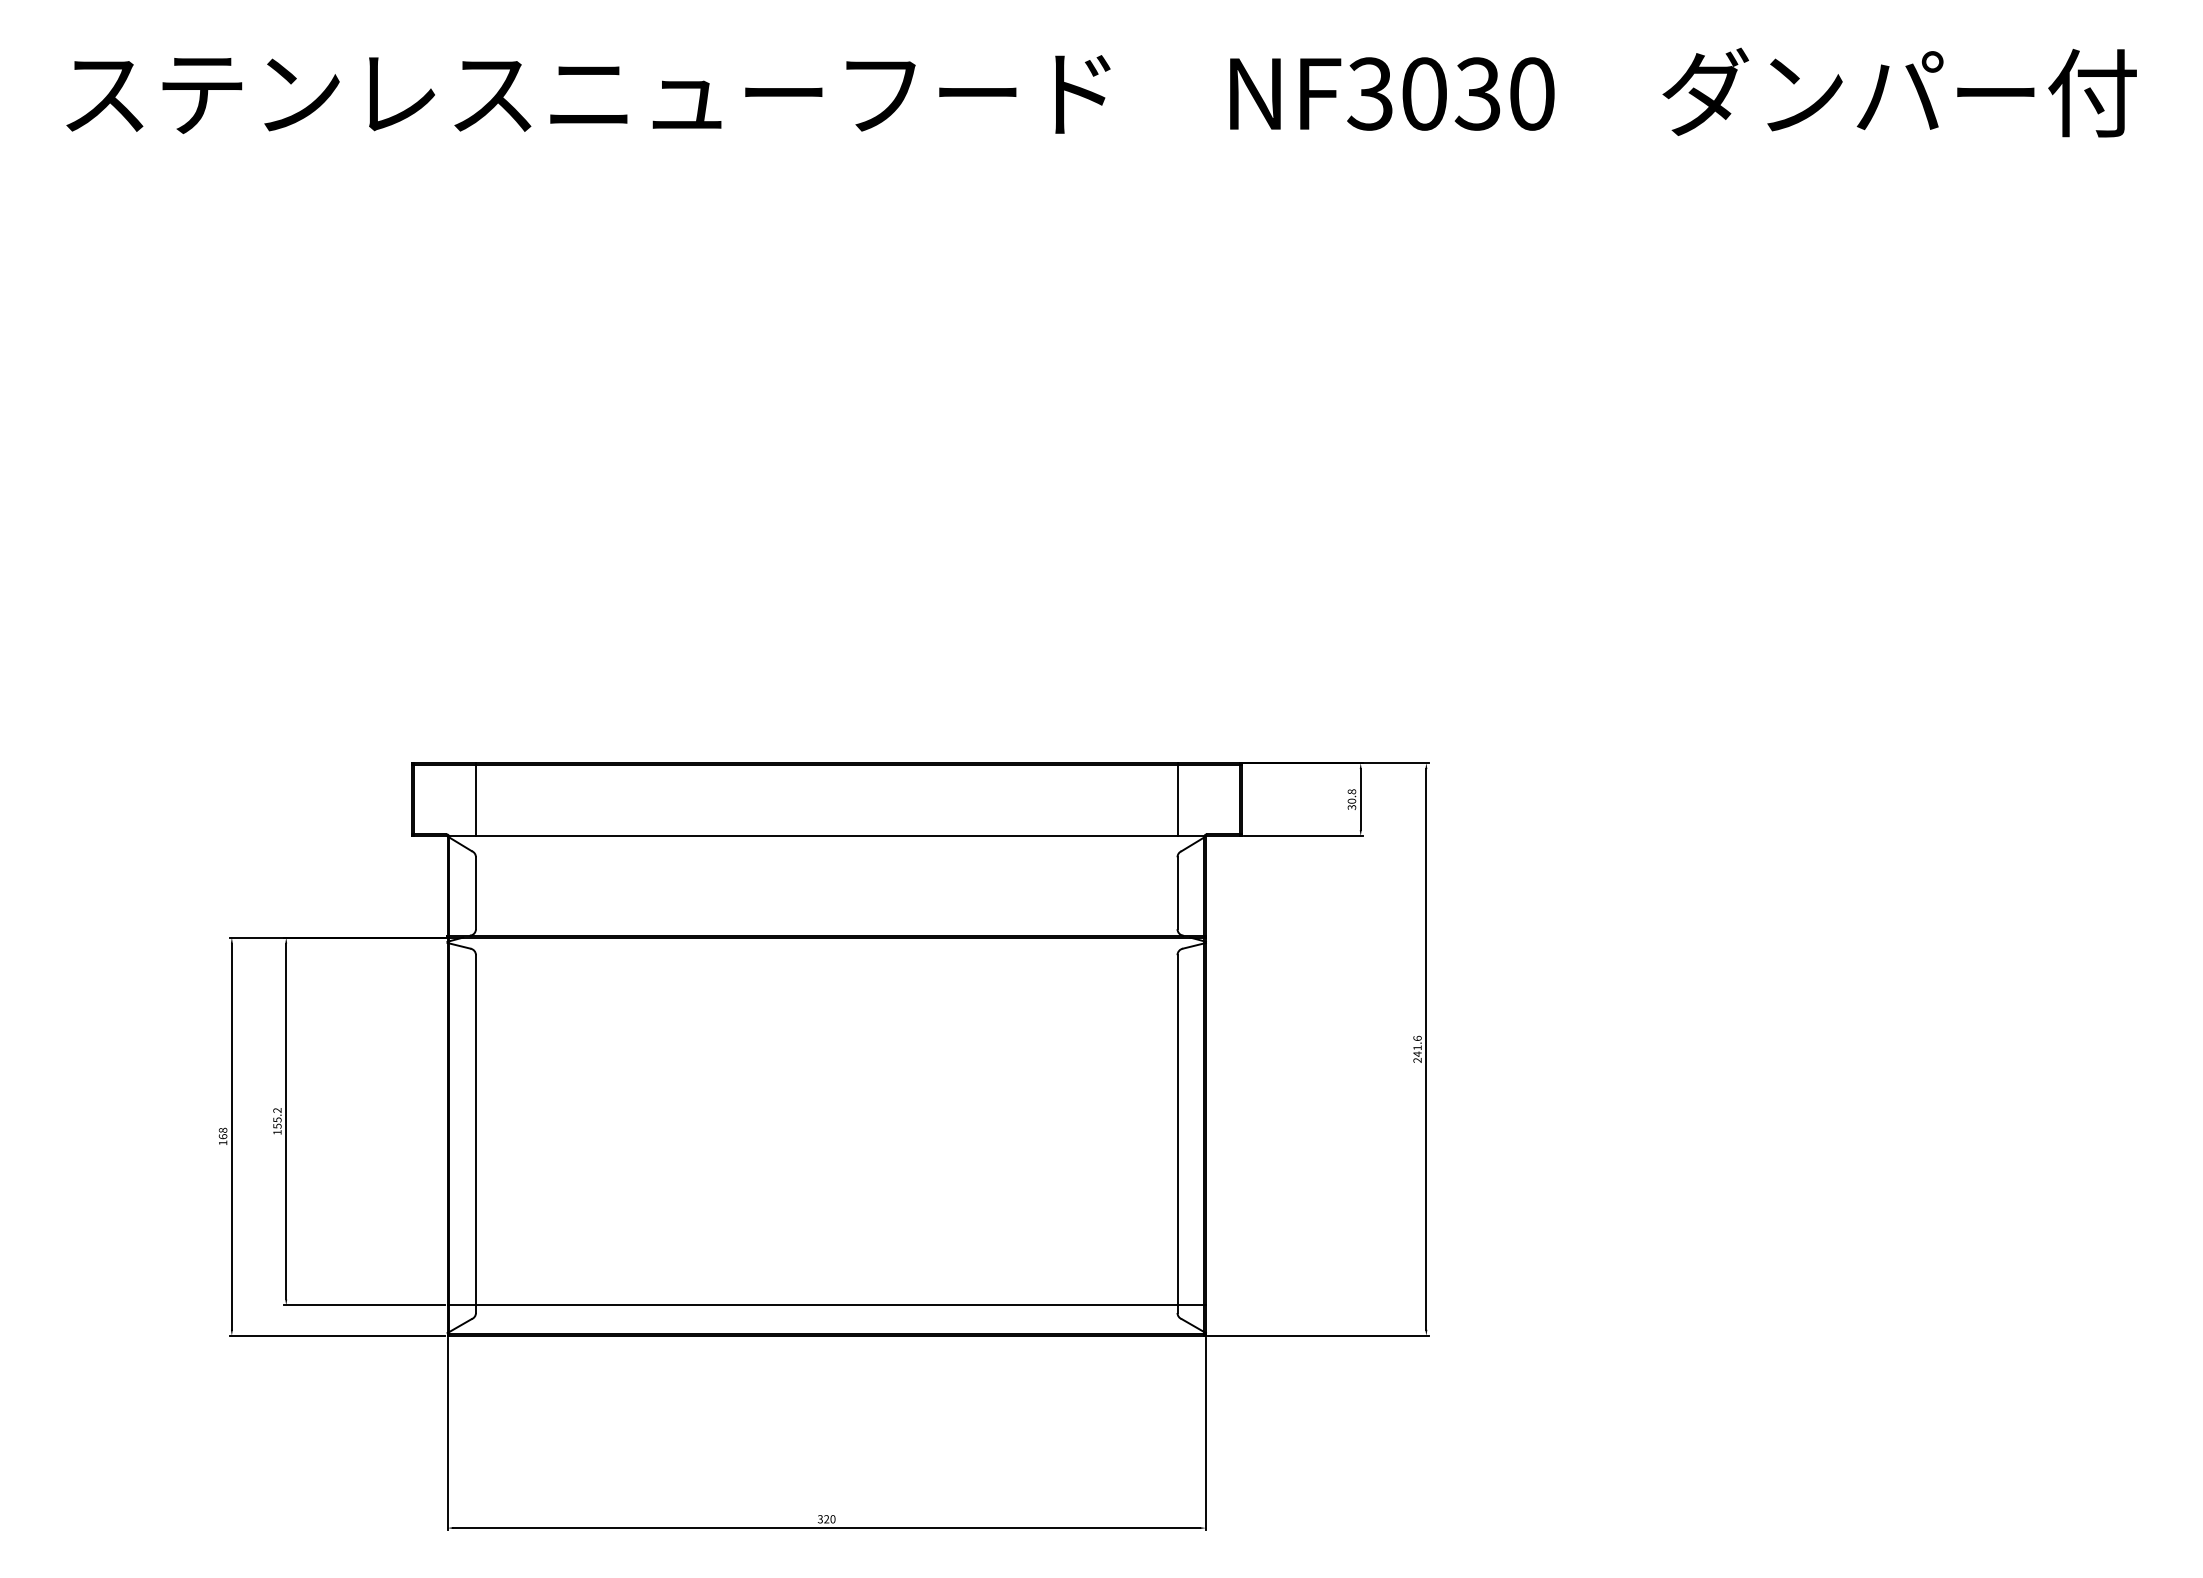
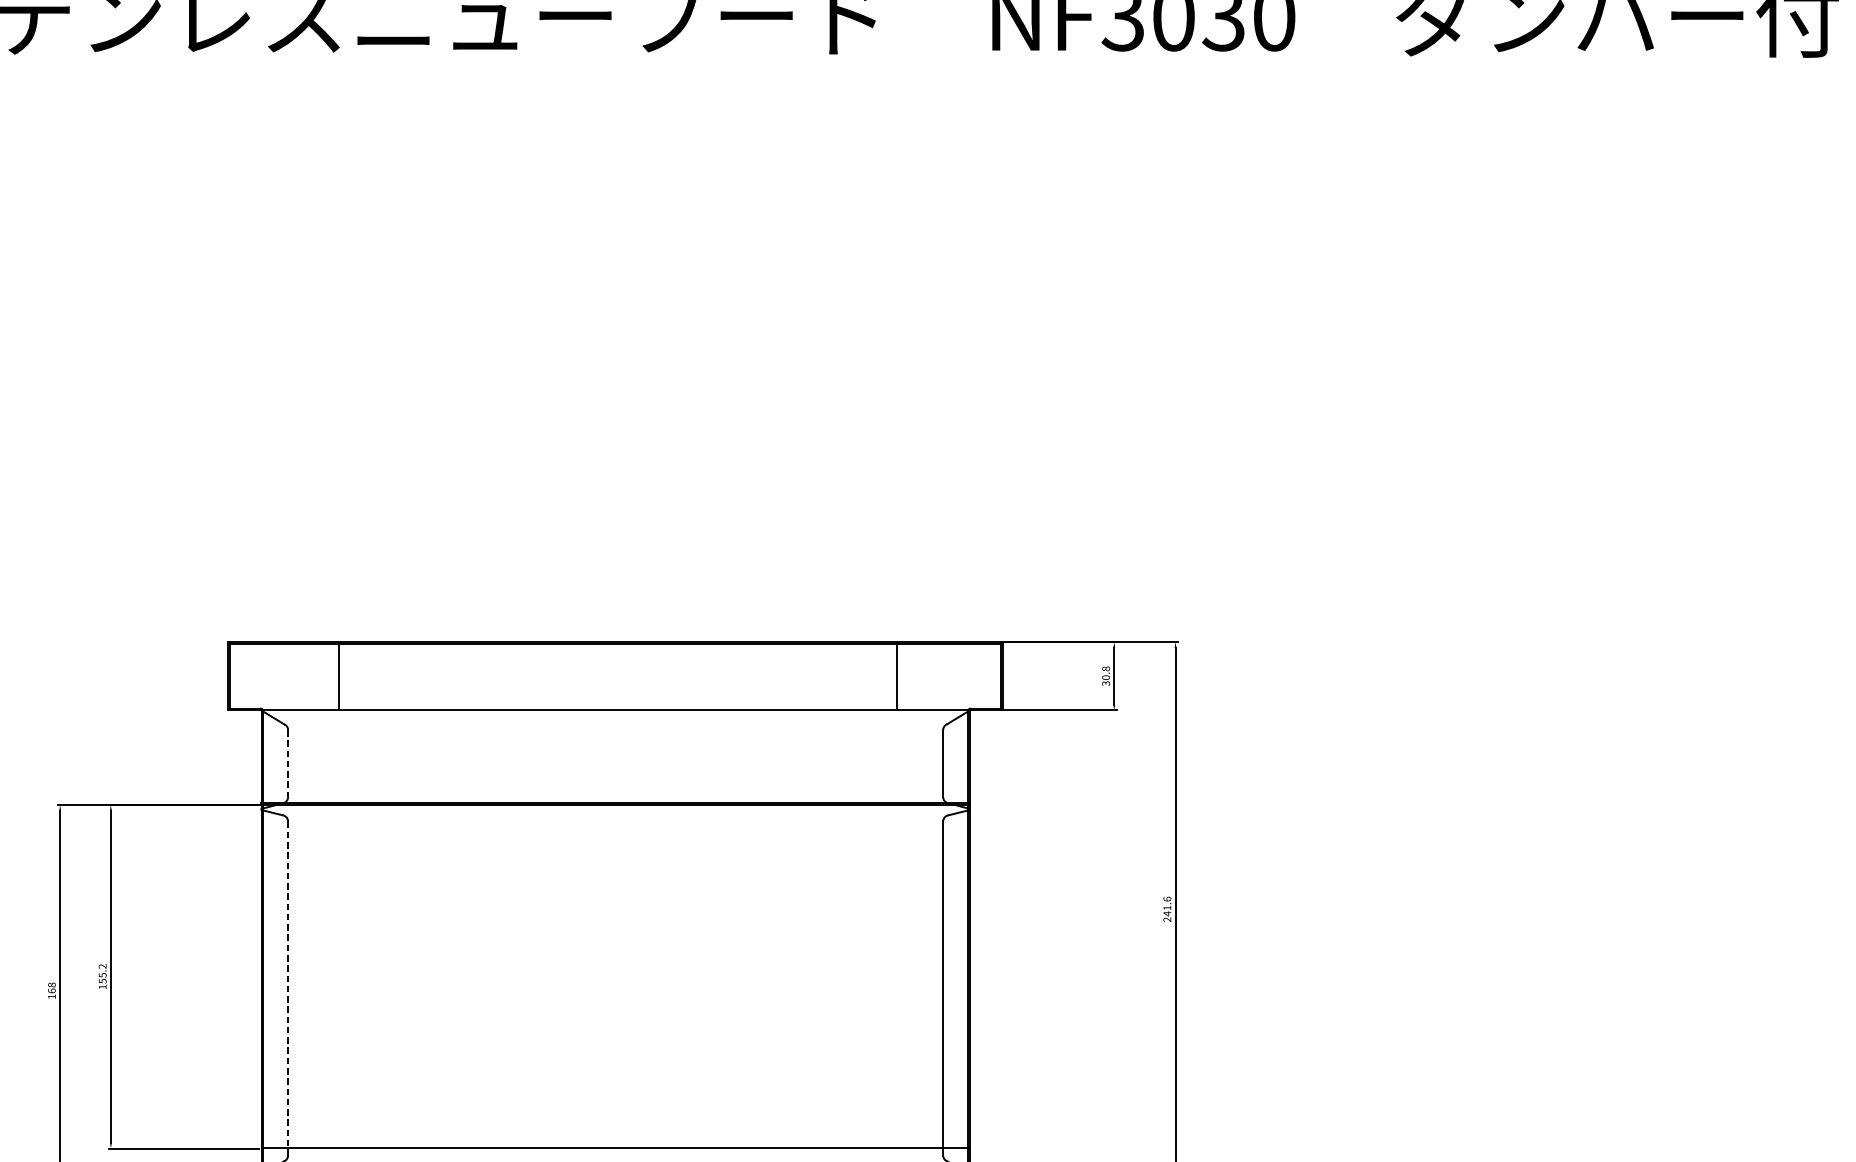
line: (475, 799) -> (338, 676), moved
line: (1177, 799) -> (896, 676), moved
line: (475, 893) -> (287, 763), solid -> dashed
line: (475, 1130) -> (287, 985), solid -> dashed

